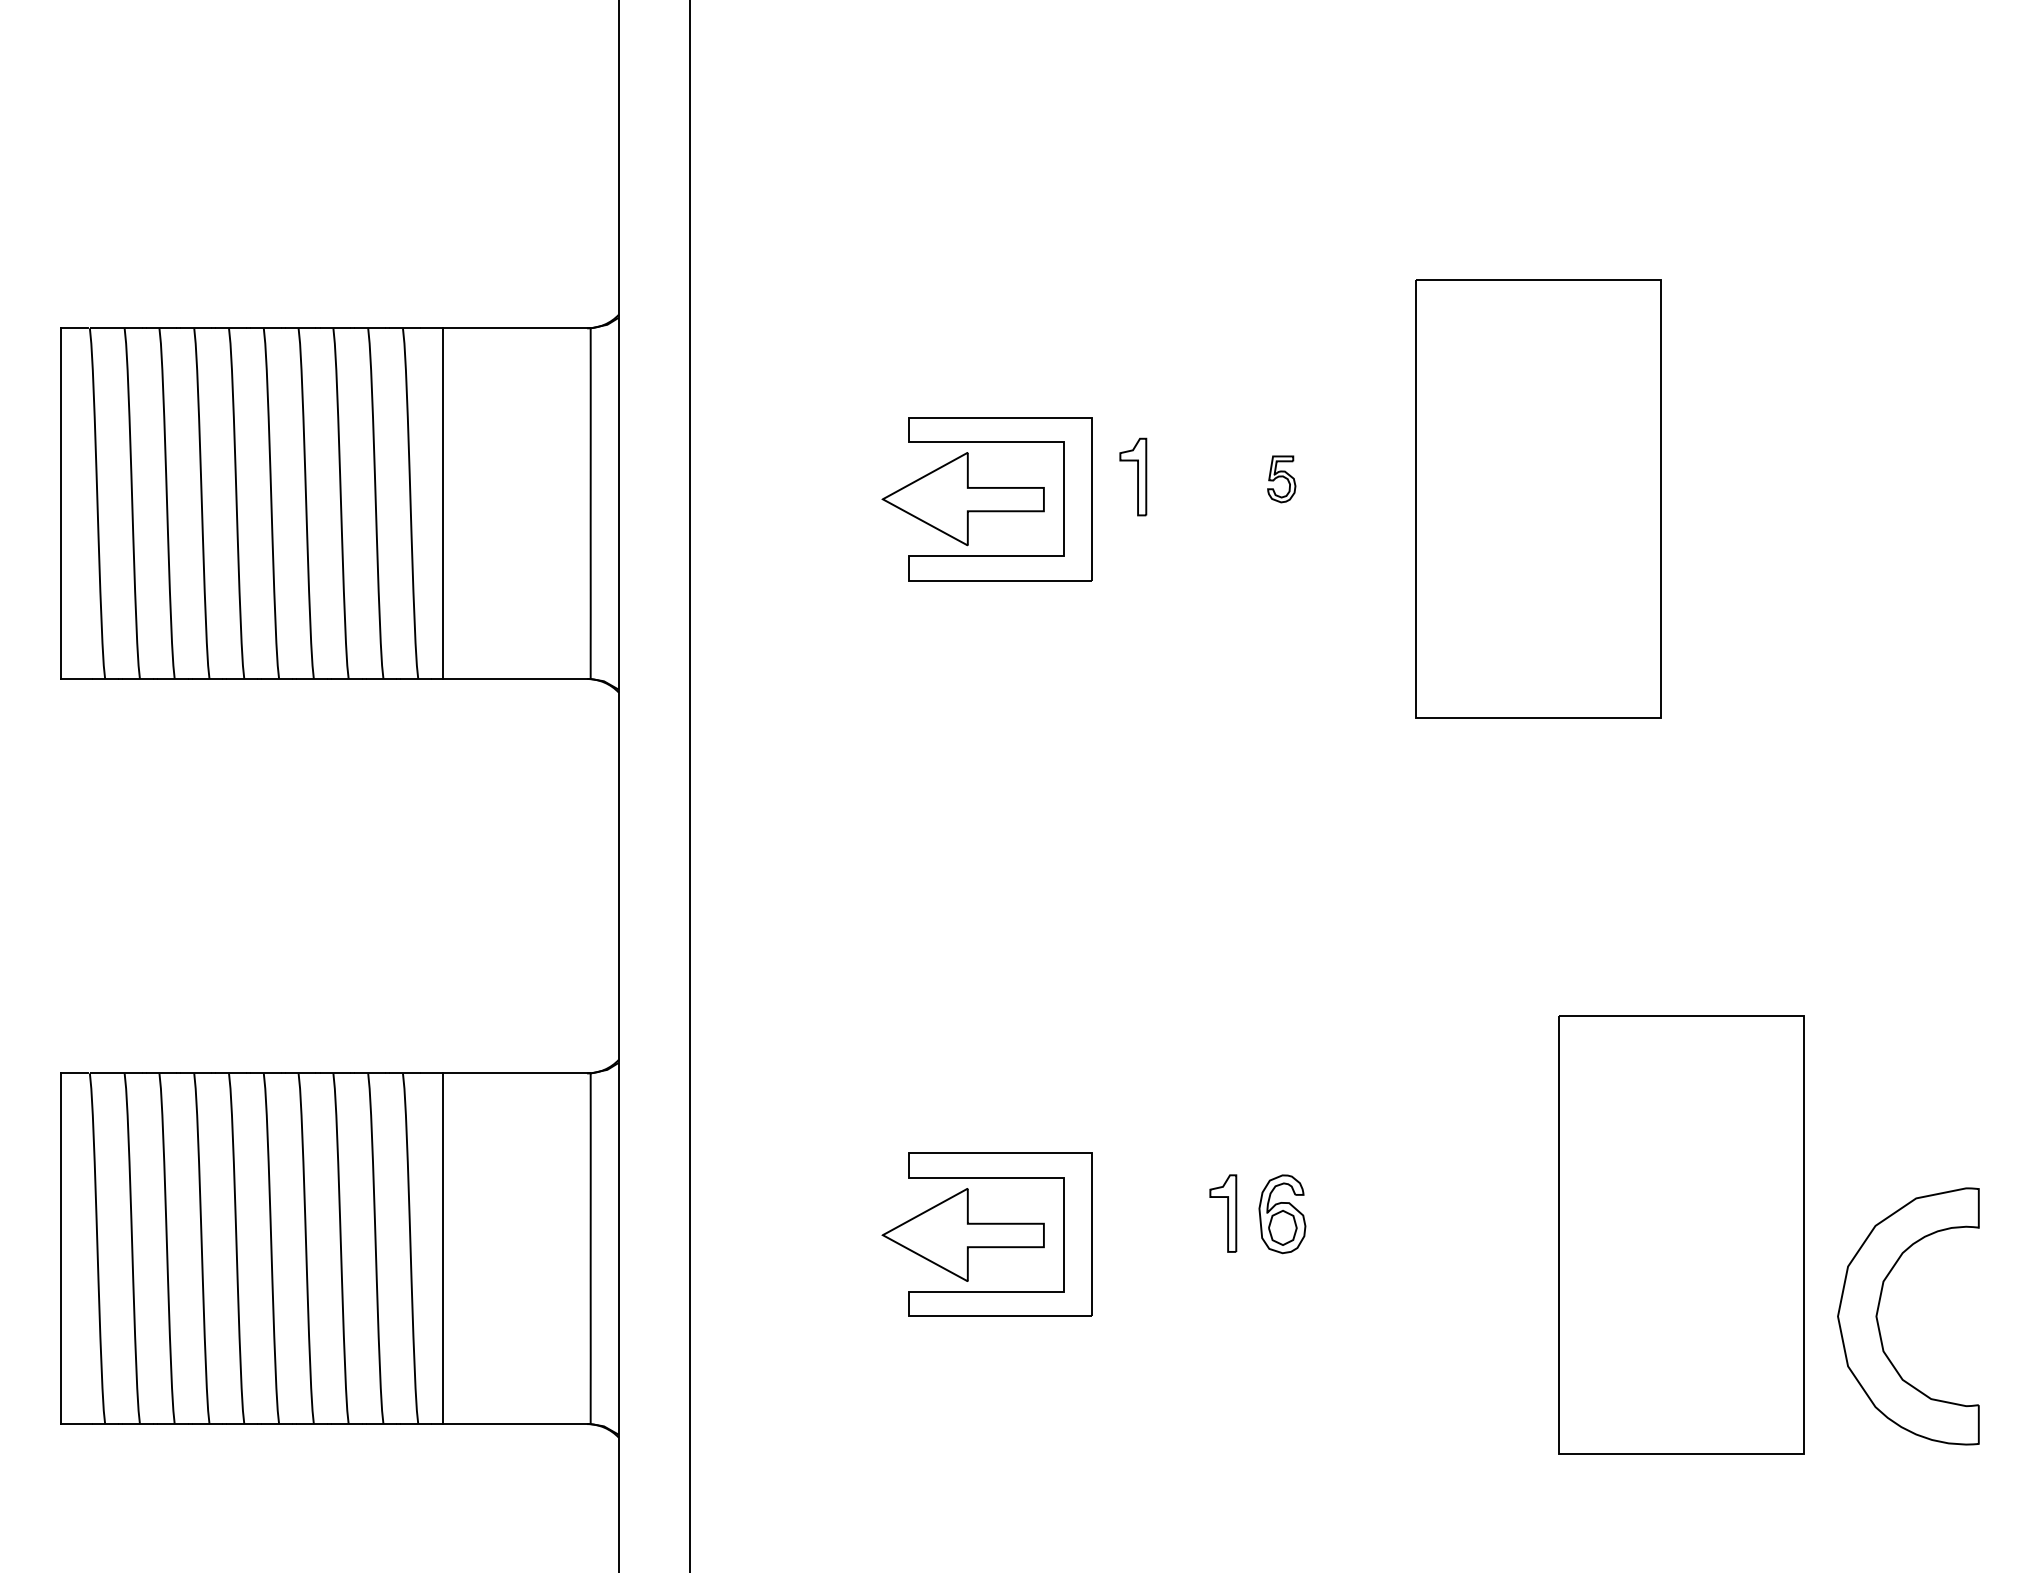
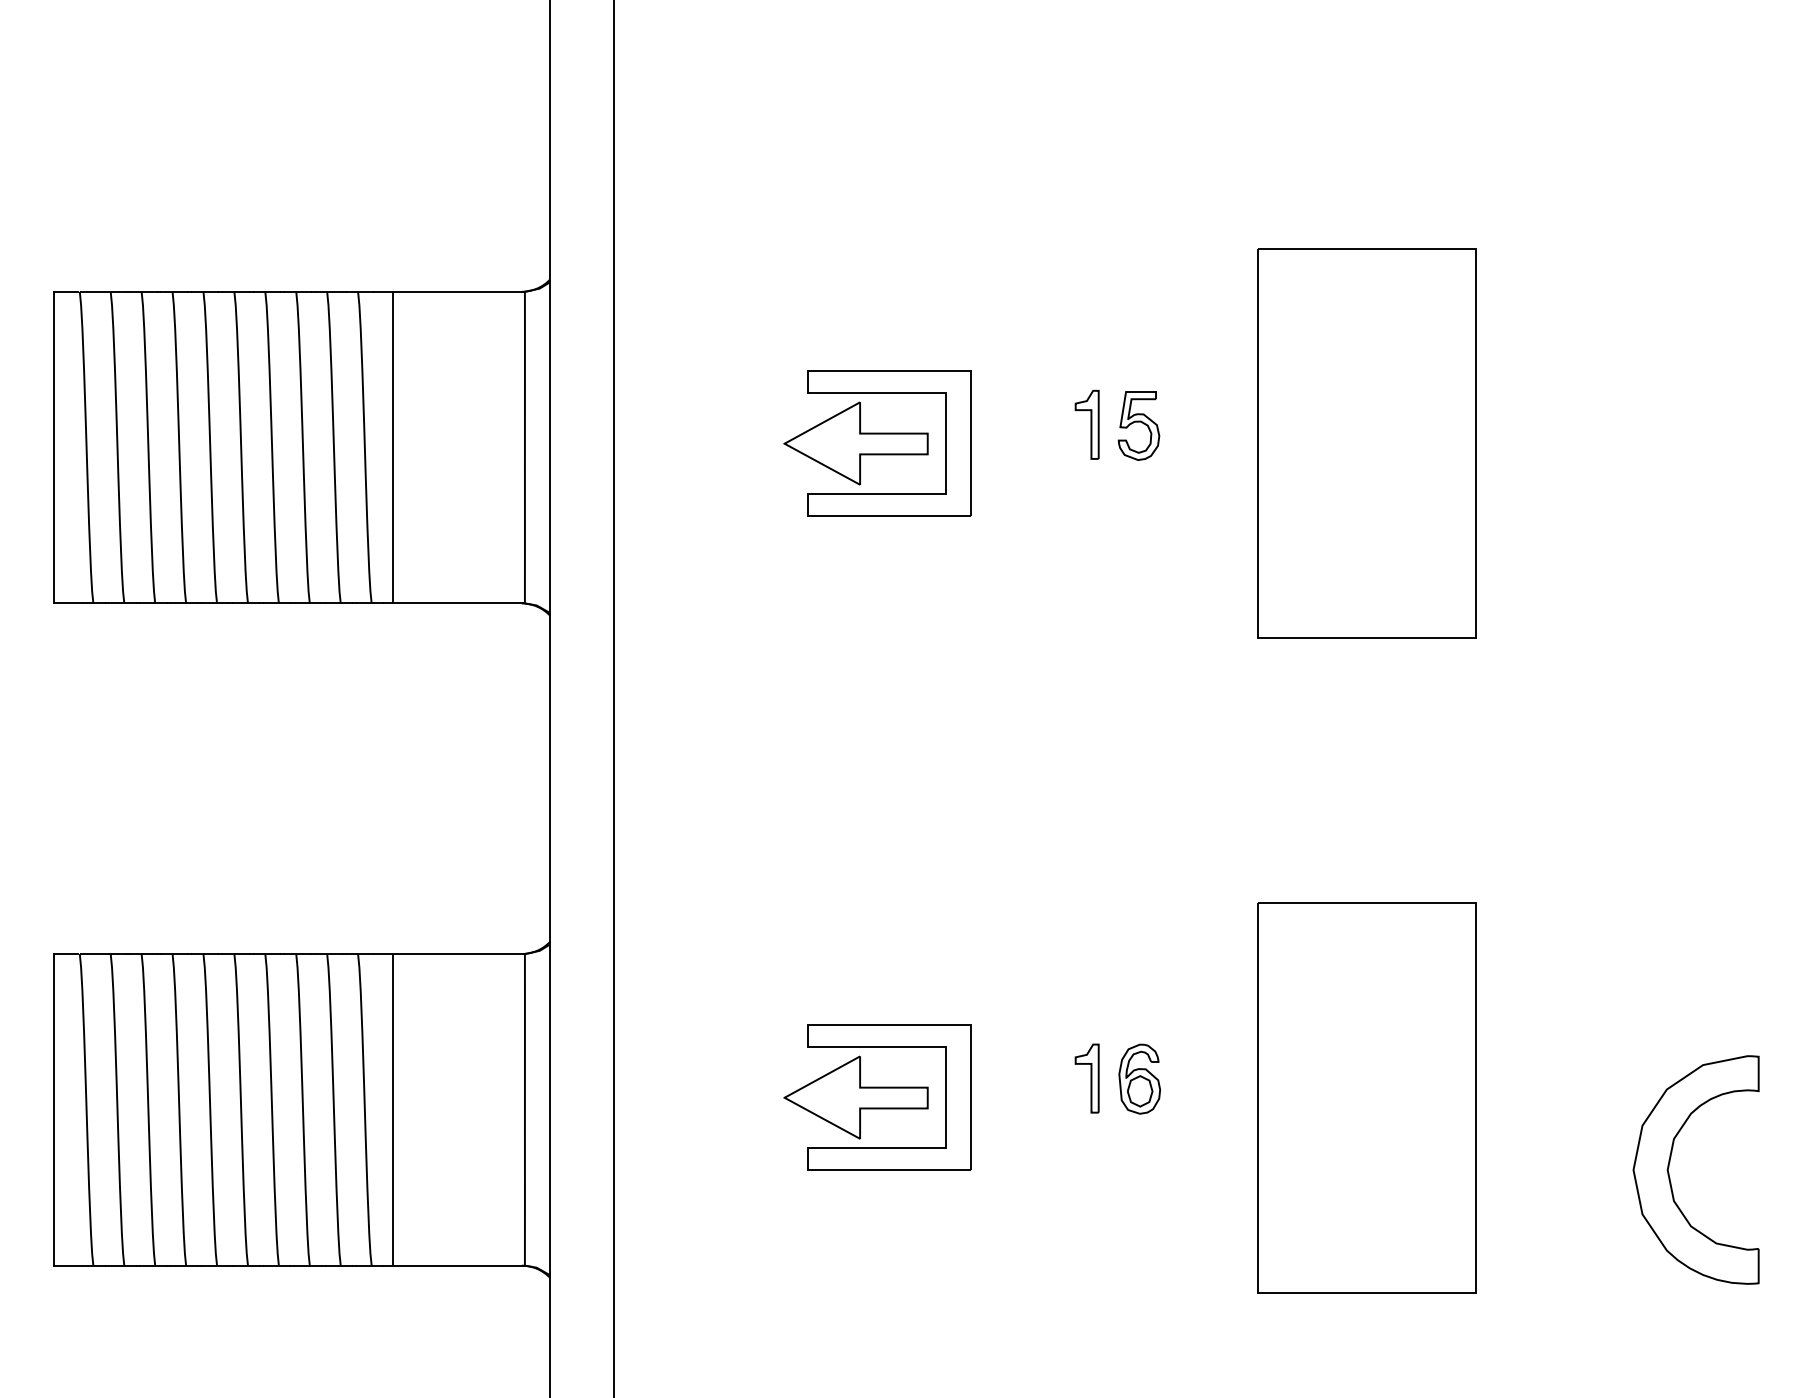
part: (1133, 476) -> (1087, 424), moved
part: (1281, 479) -> (1138, 426), size x1.67
part: (1681, 1234) -> (1367, 1097), moved

